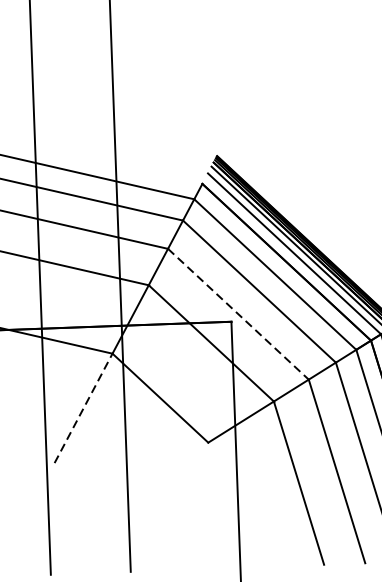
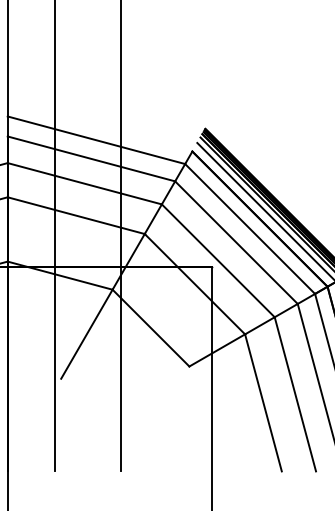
line: (238, 313) -> (218, 260), dashed -> solid
line: (84, 407) -> (87, 333), dashed -> solid

